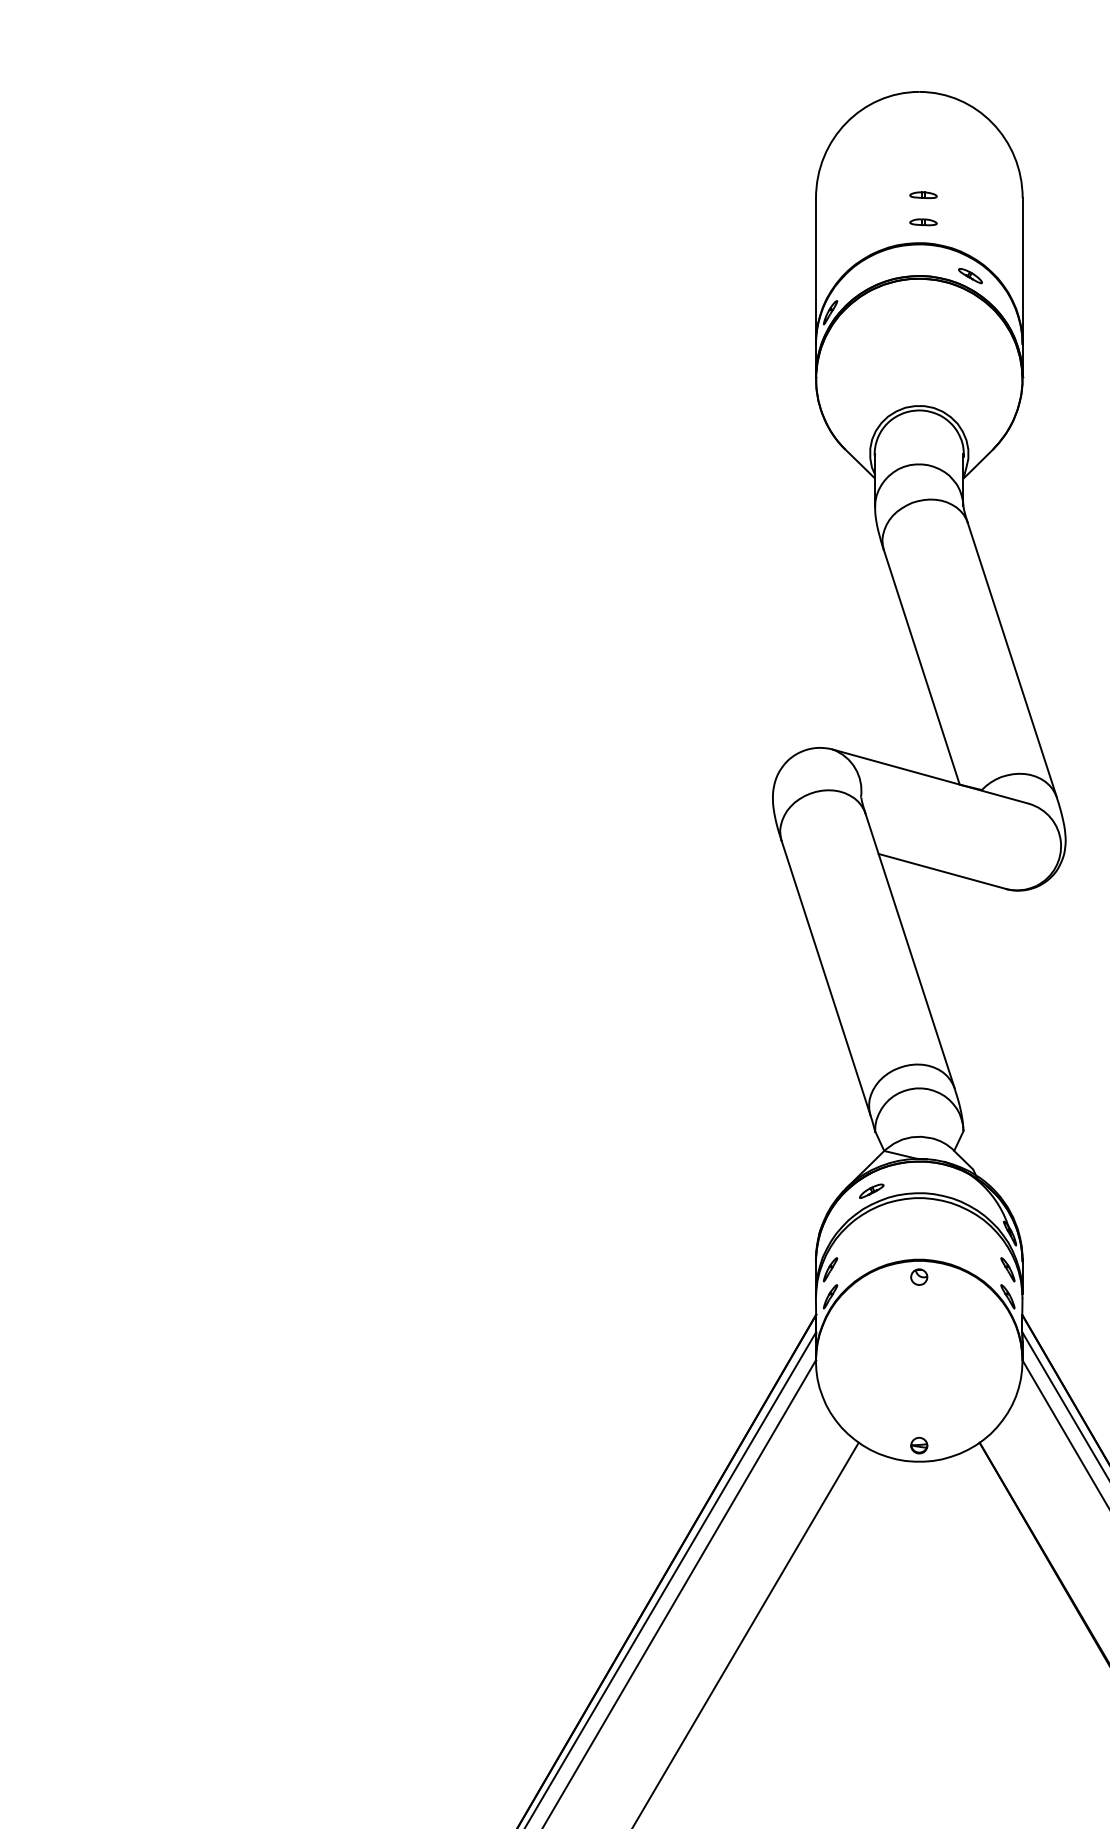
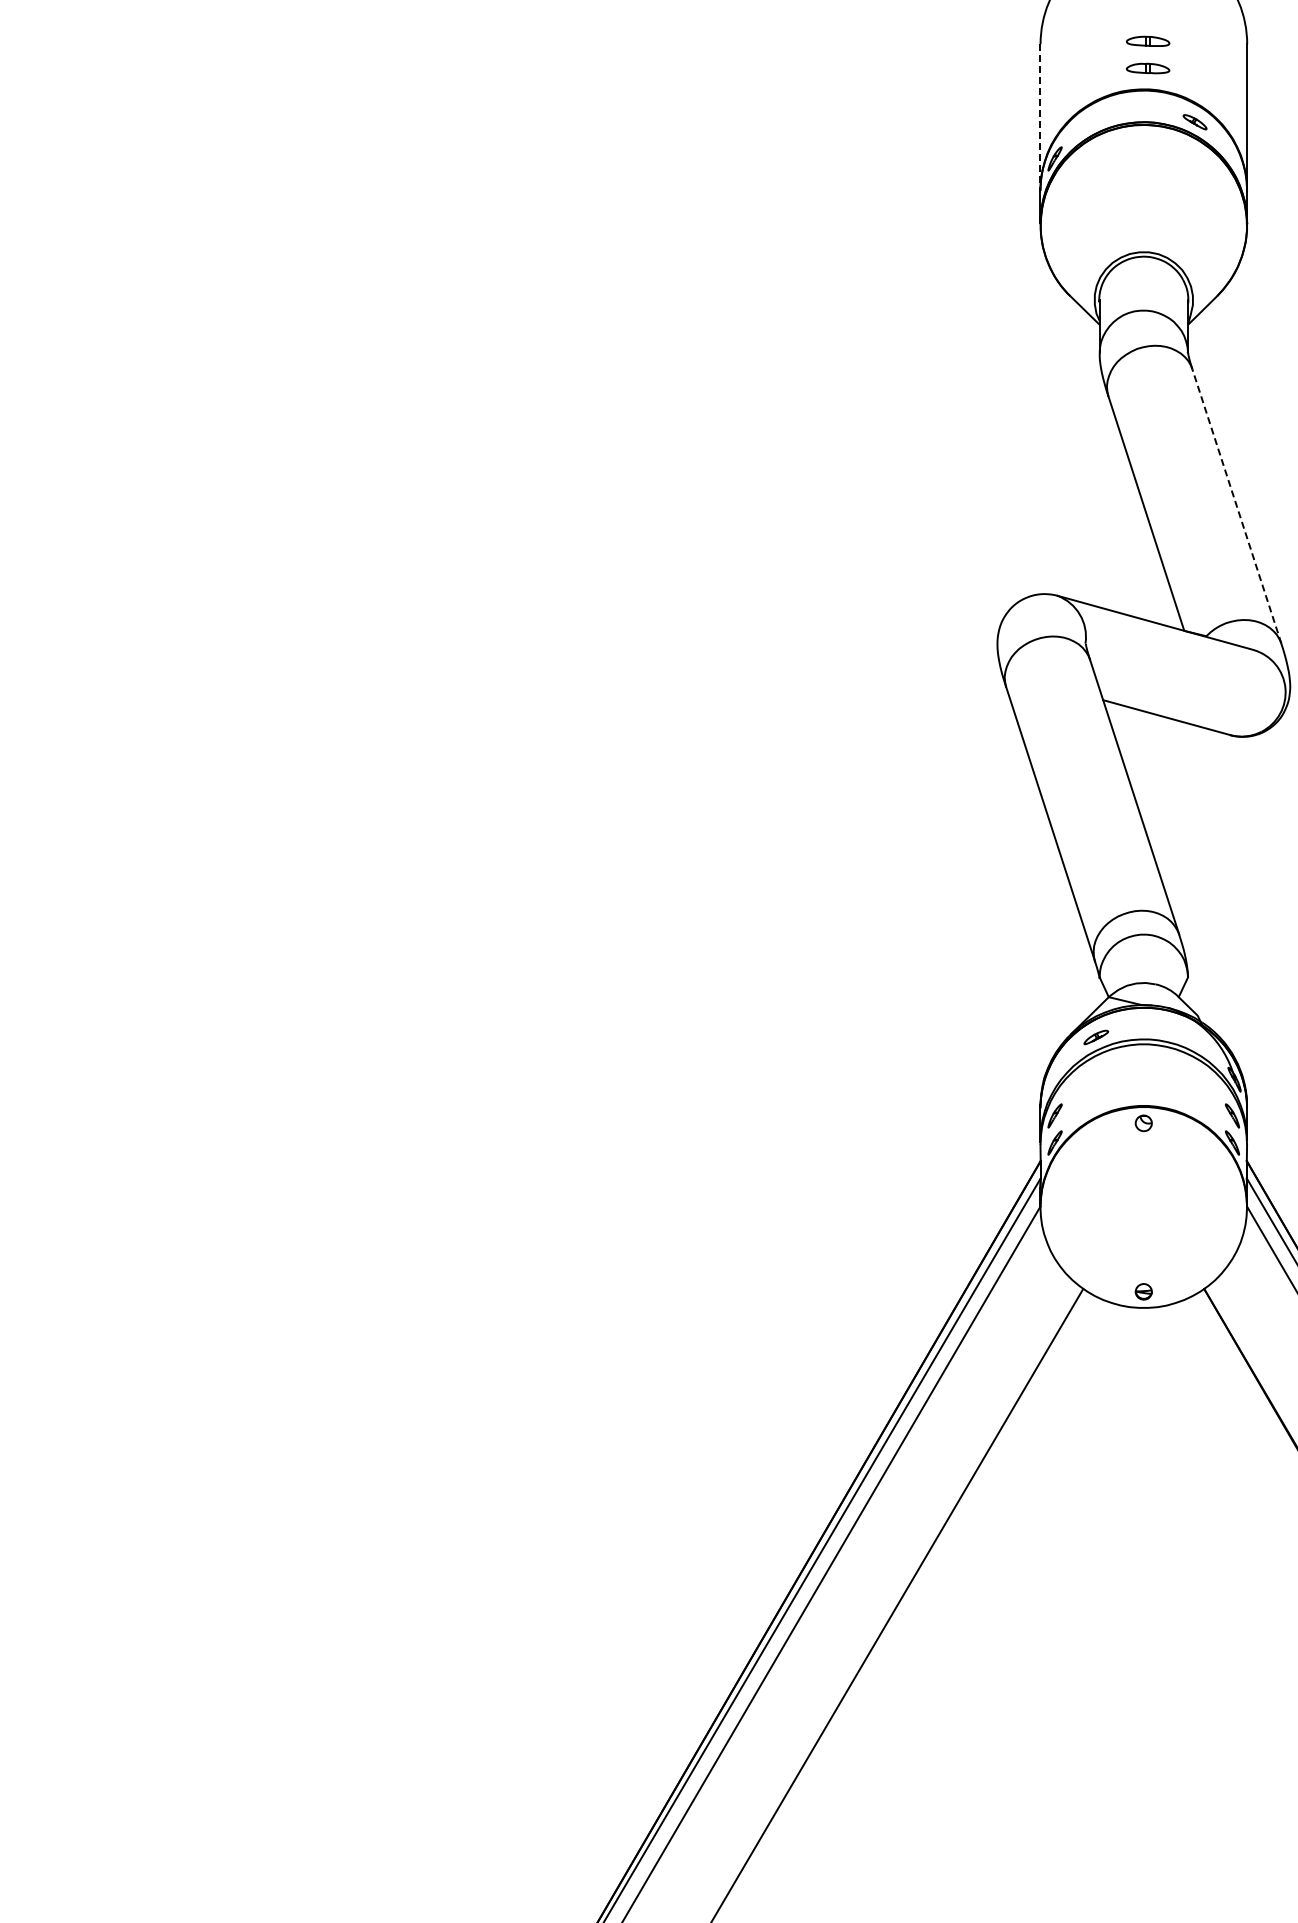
part: (922, 195) -> (1147, 41), size x1.6
part: (922, 222) -> (1147, 68), size x1.6
line: (815, 271) -> (1040, 117), solid -> dashed
line: (1011, 660) -> (1236, 506), solid -> dashed

